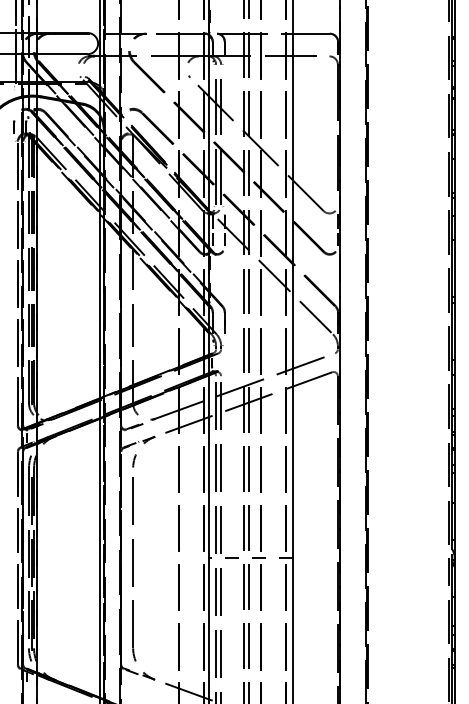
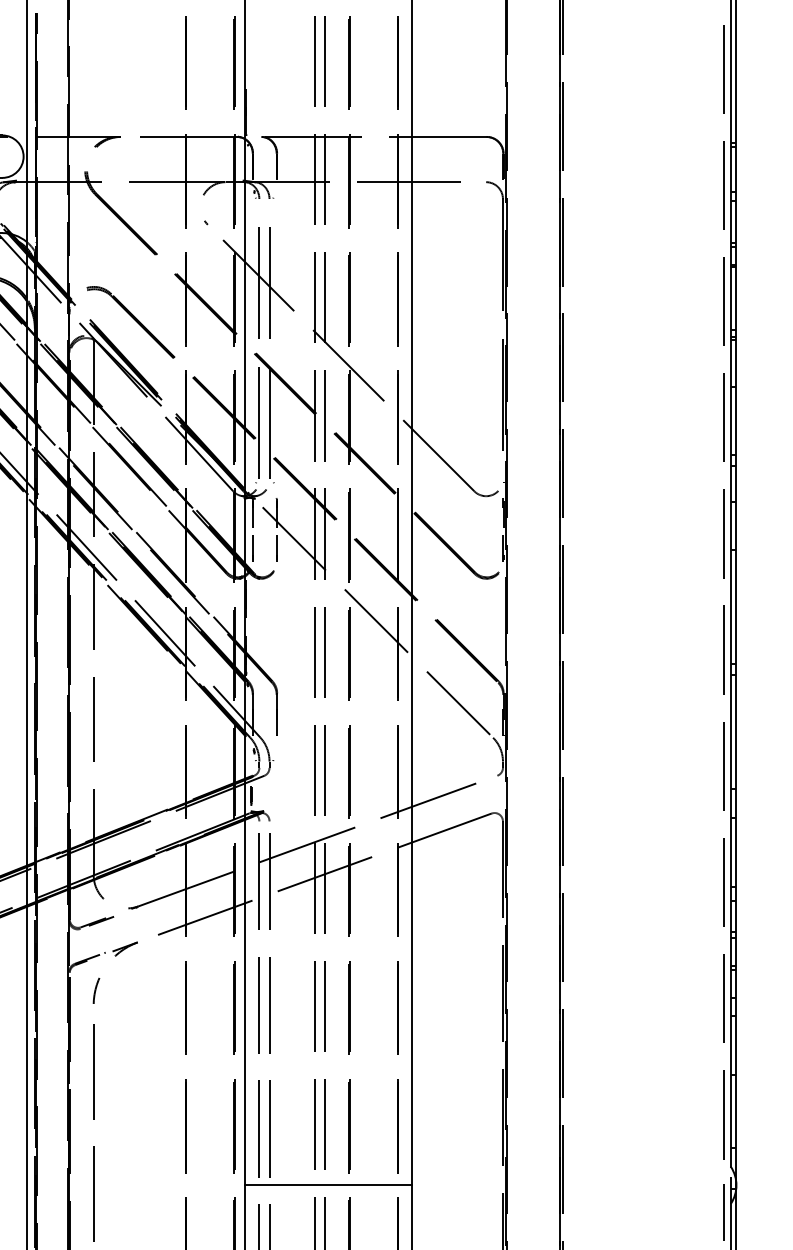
line: (250, 558) -> (328, 1185), dashed -> solid

